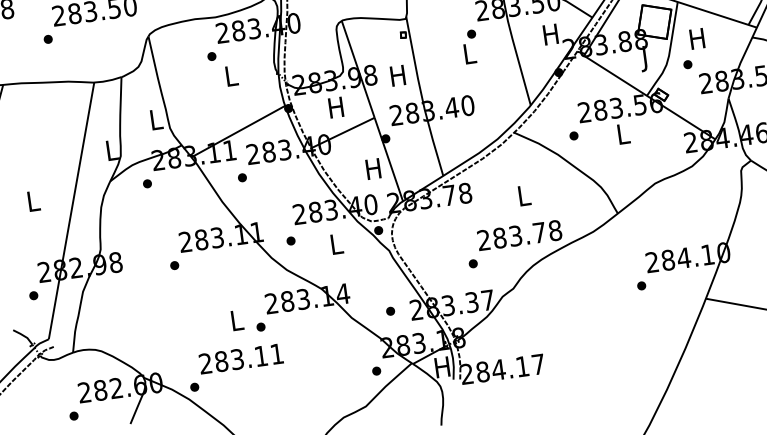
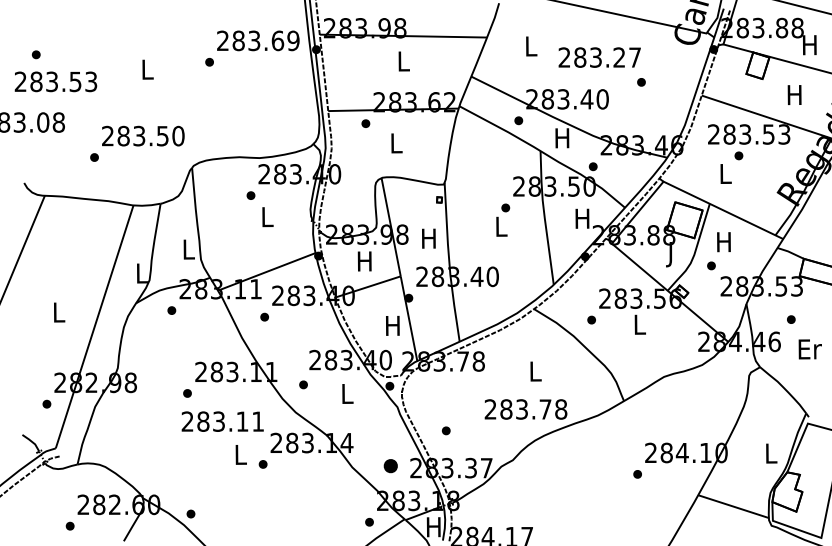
part: (473, 263) -> (446, 430), moved
part: (390, 310) -> (390, 465), size x1.6
text: (240, 358) -> (222, 421), moved

